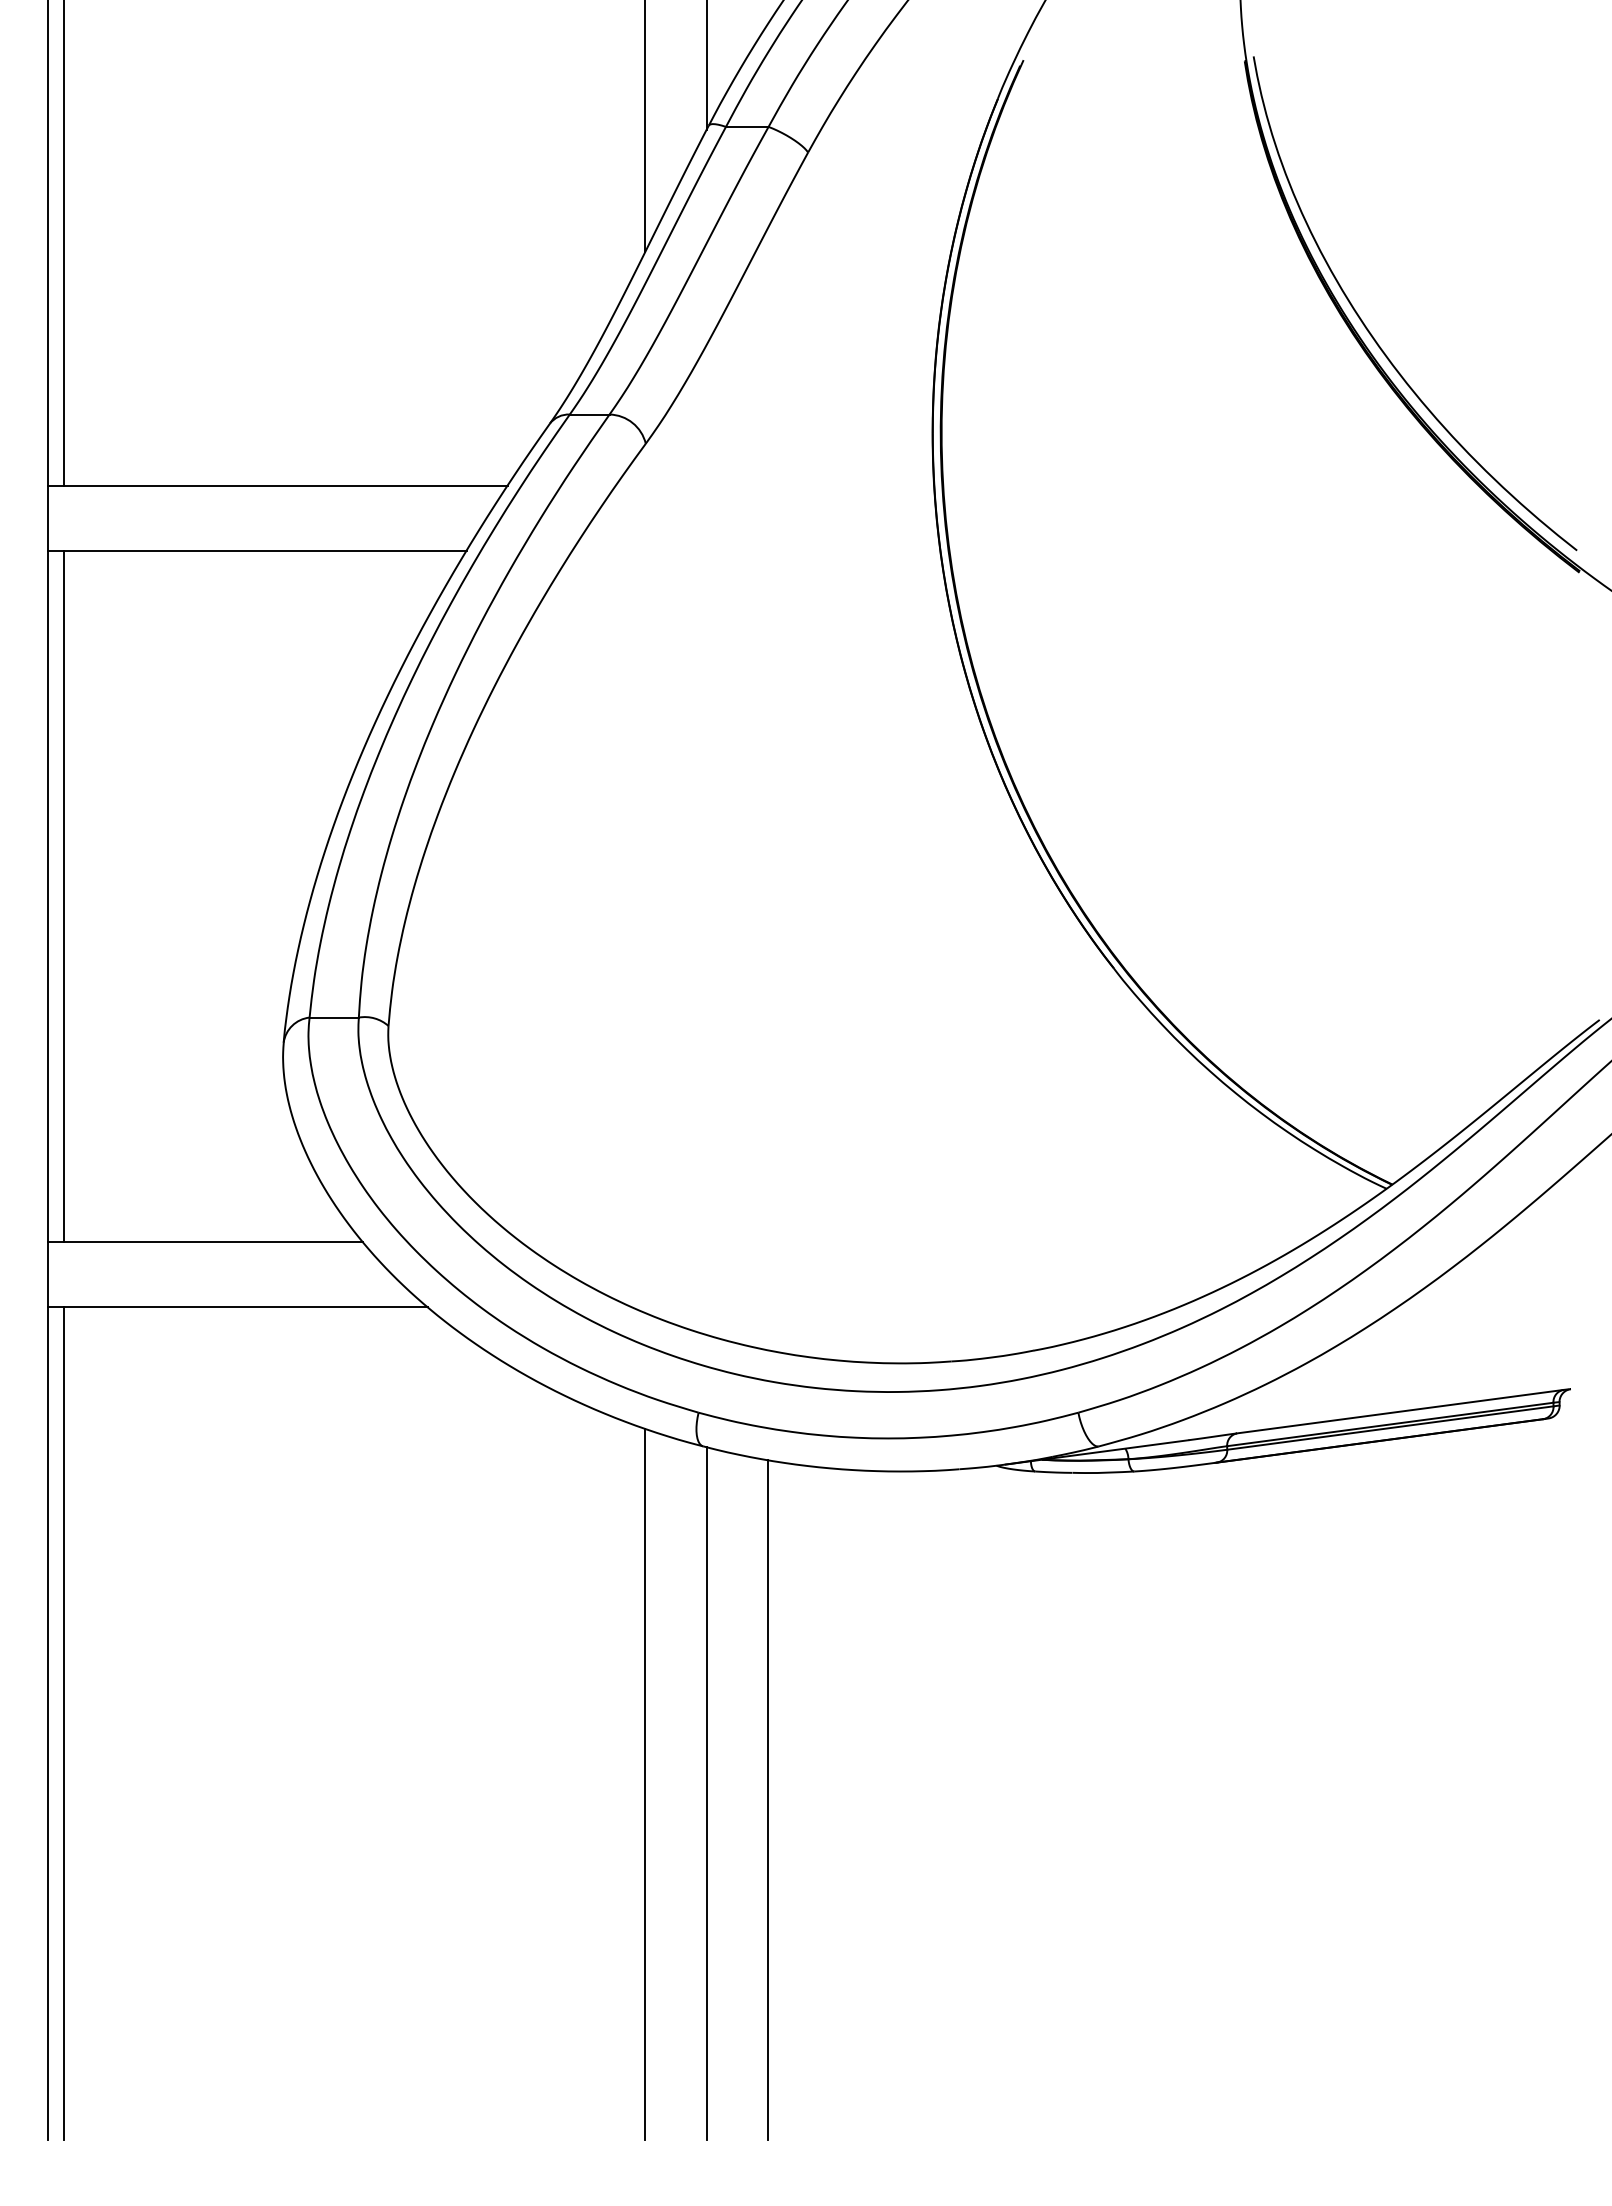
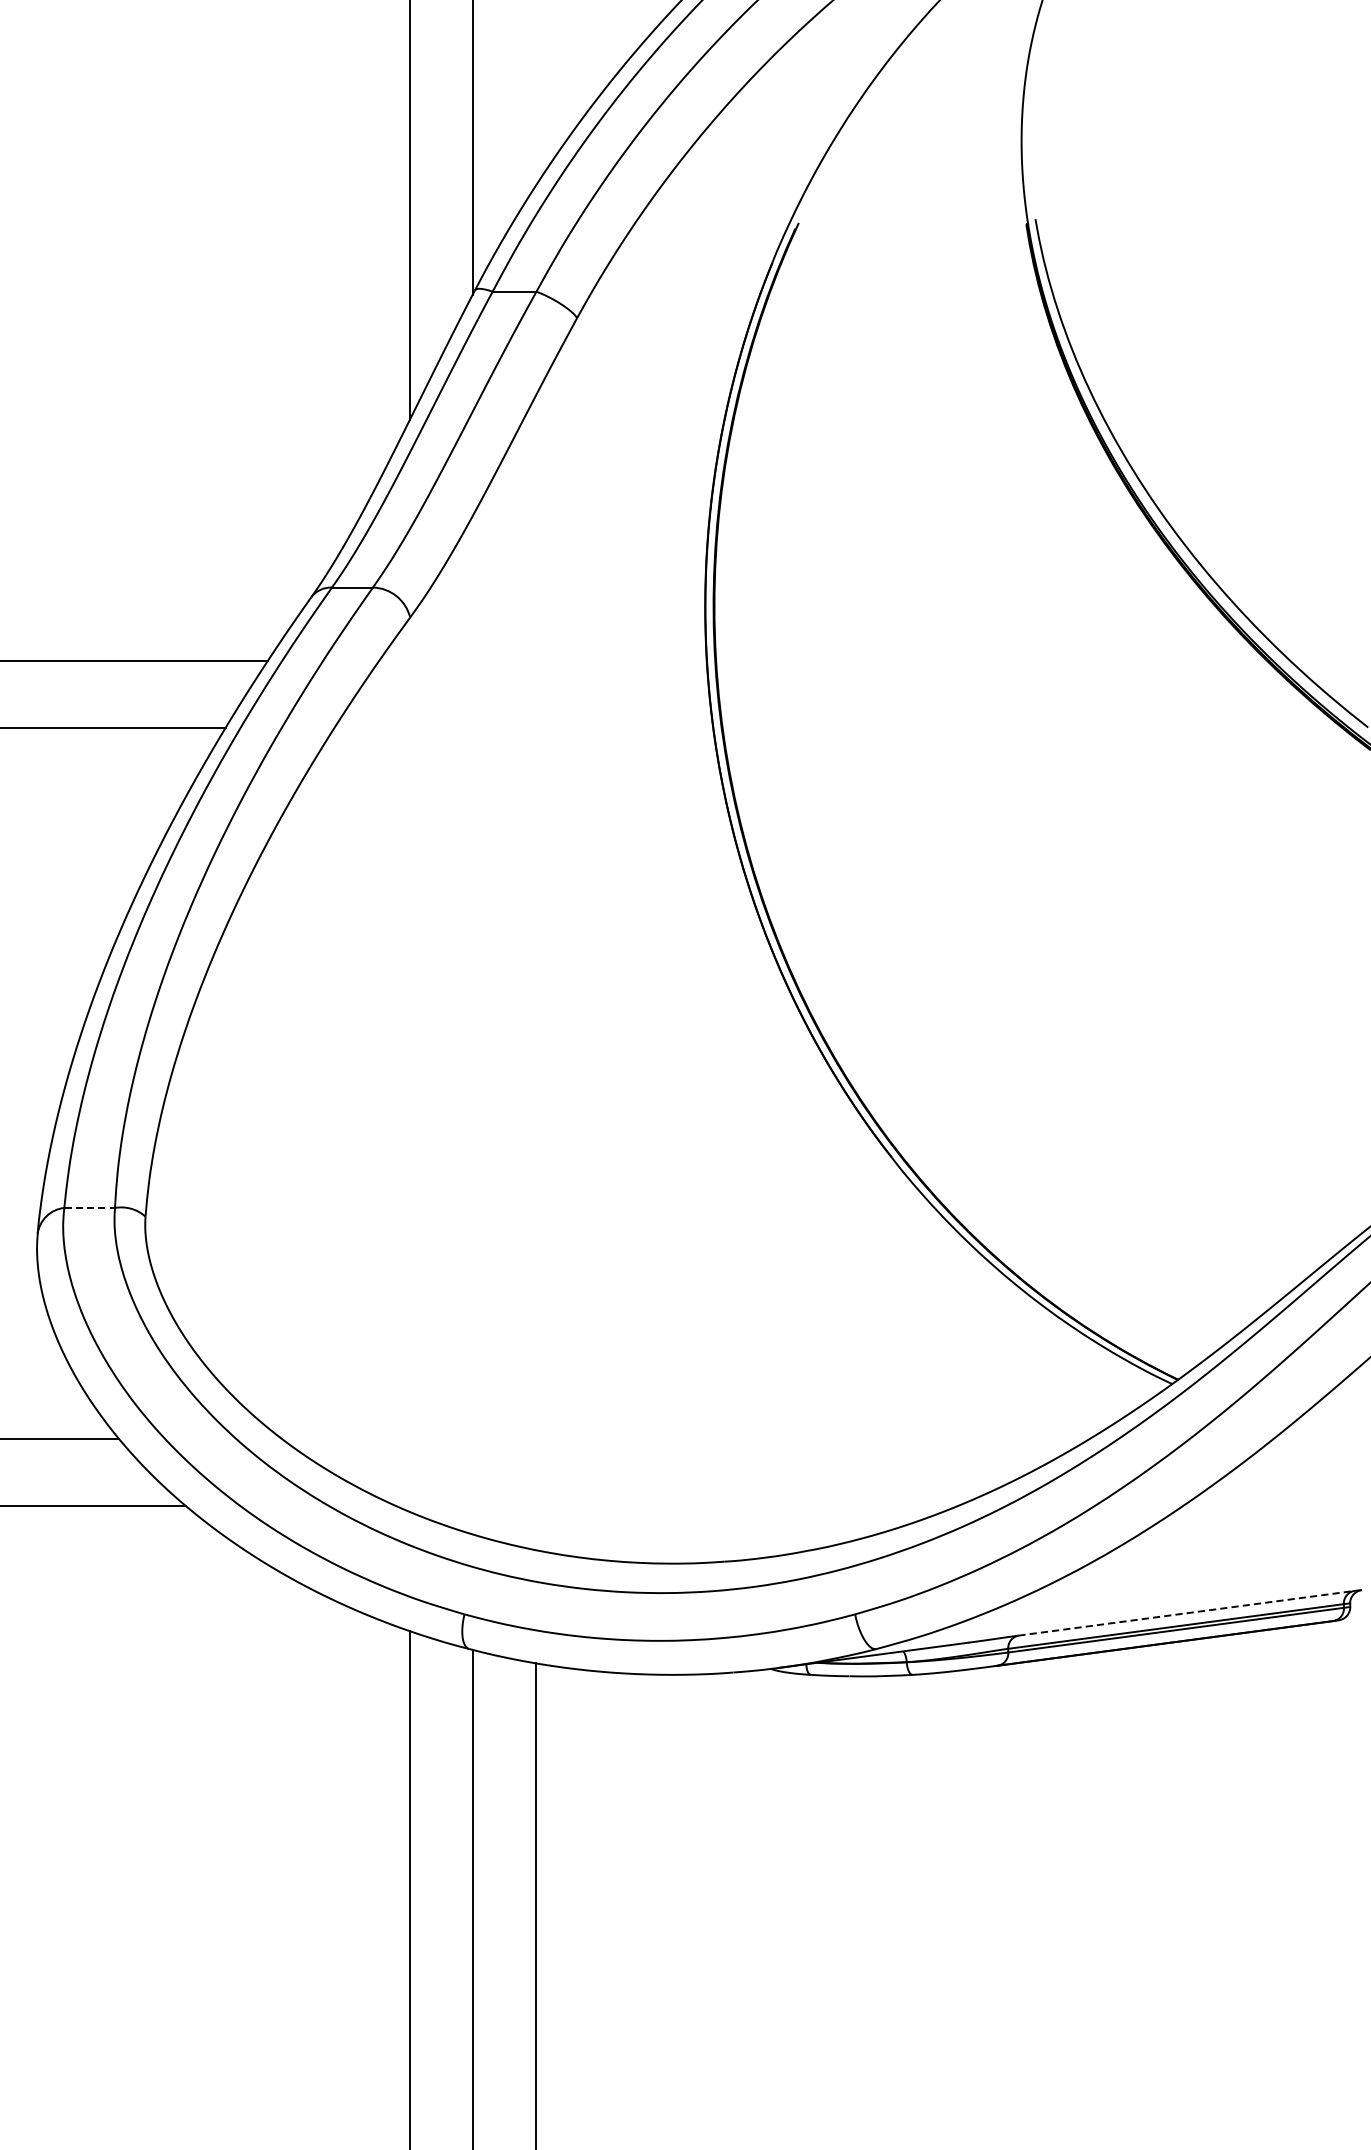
line: (334, 1017) -> (89, 1207), solid -> dashed
line: (1400, 1411) -> (1186, 1613), solid -> dashed

